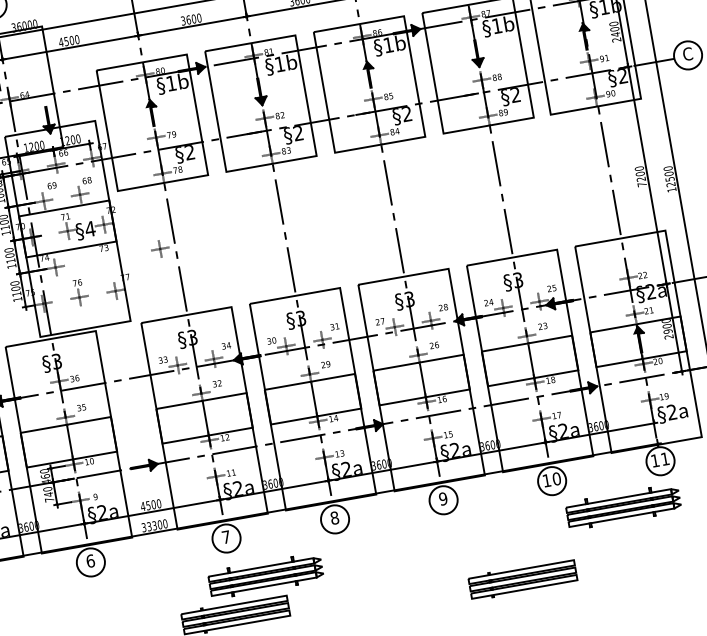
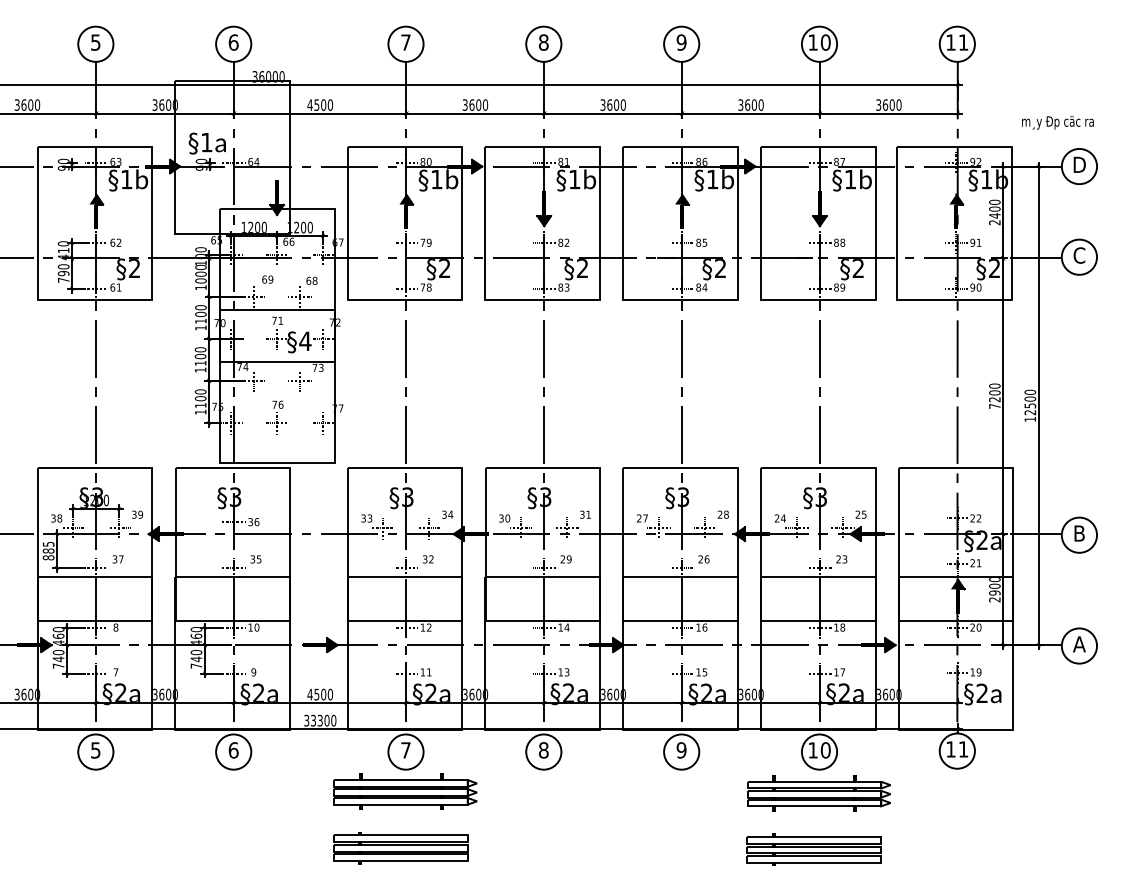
part: (159, 249) -> (299, 381), moved
part: (623, 507) -> (818, 793), moved
part: (265, 575) -> (405, 791), moved
part: (522, 579) -> (813, 849), moved

